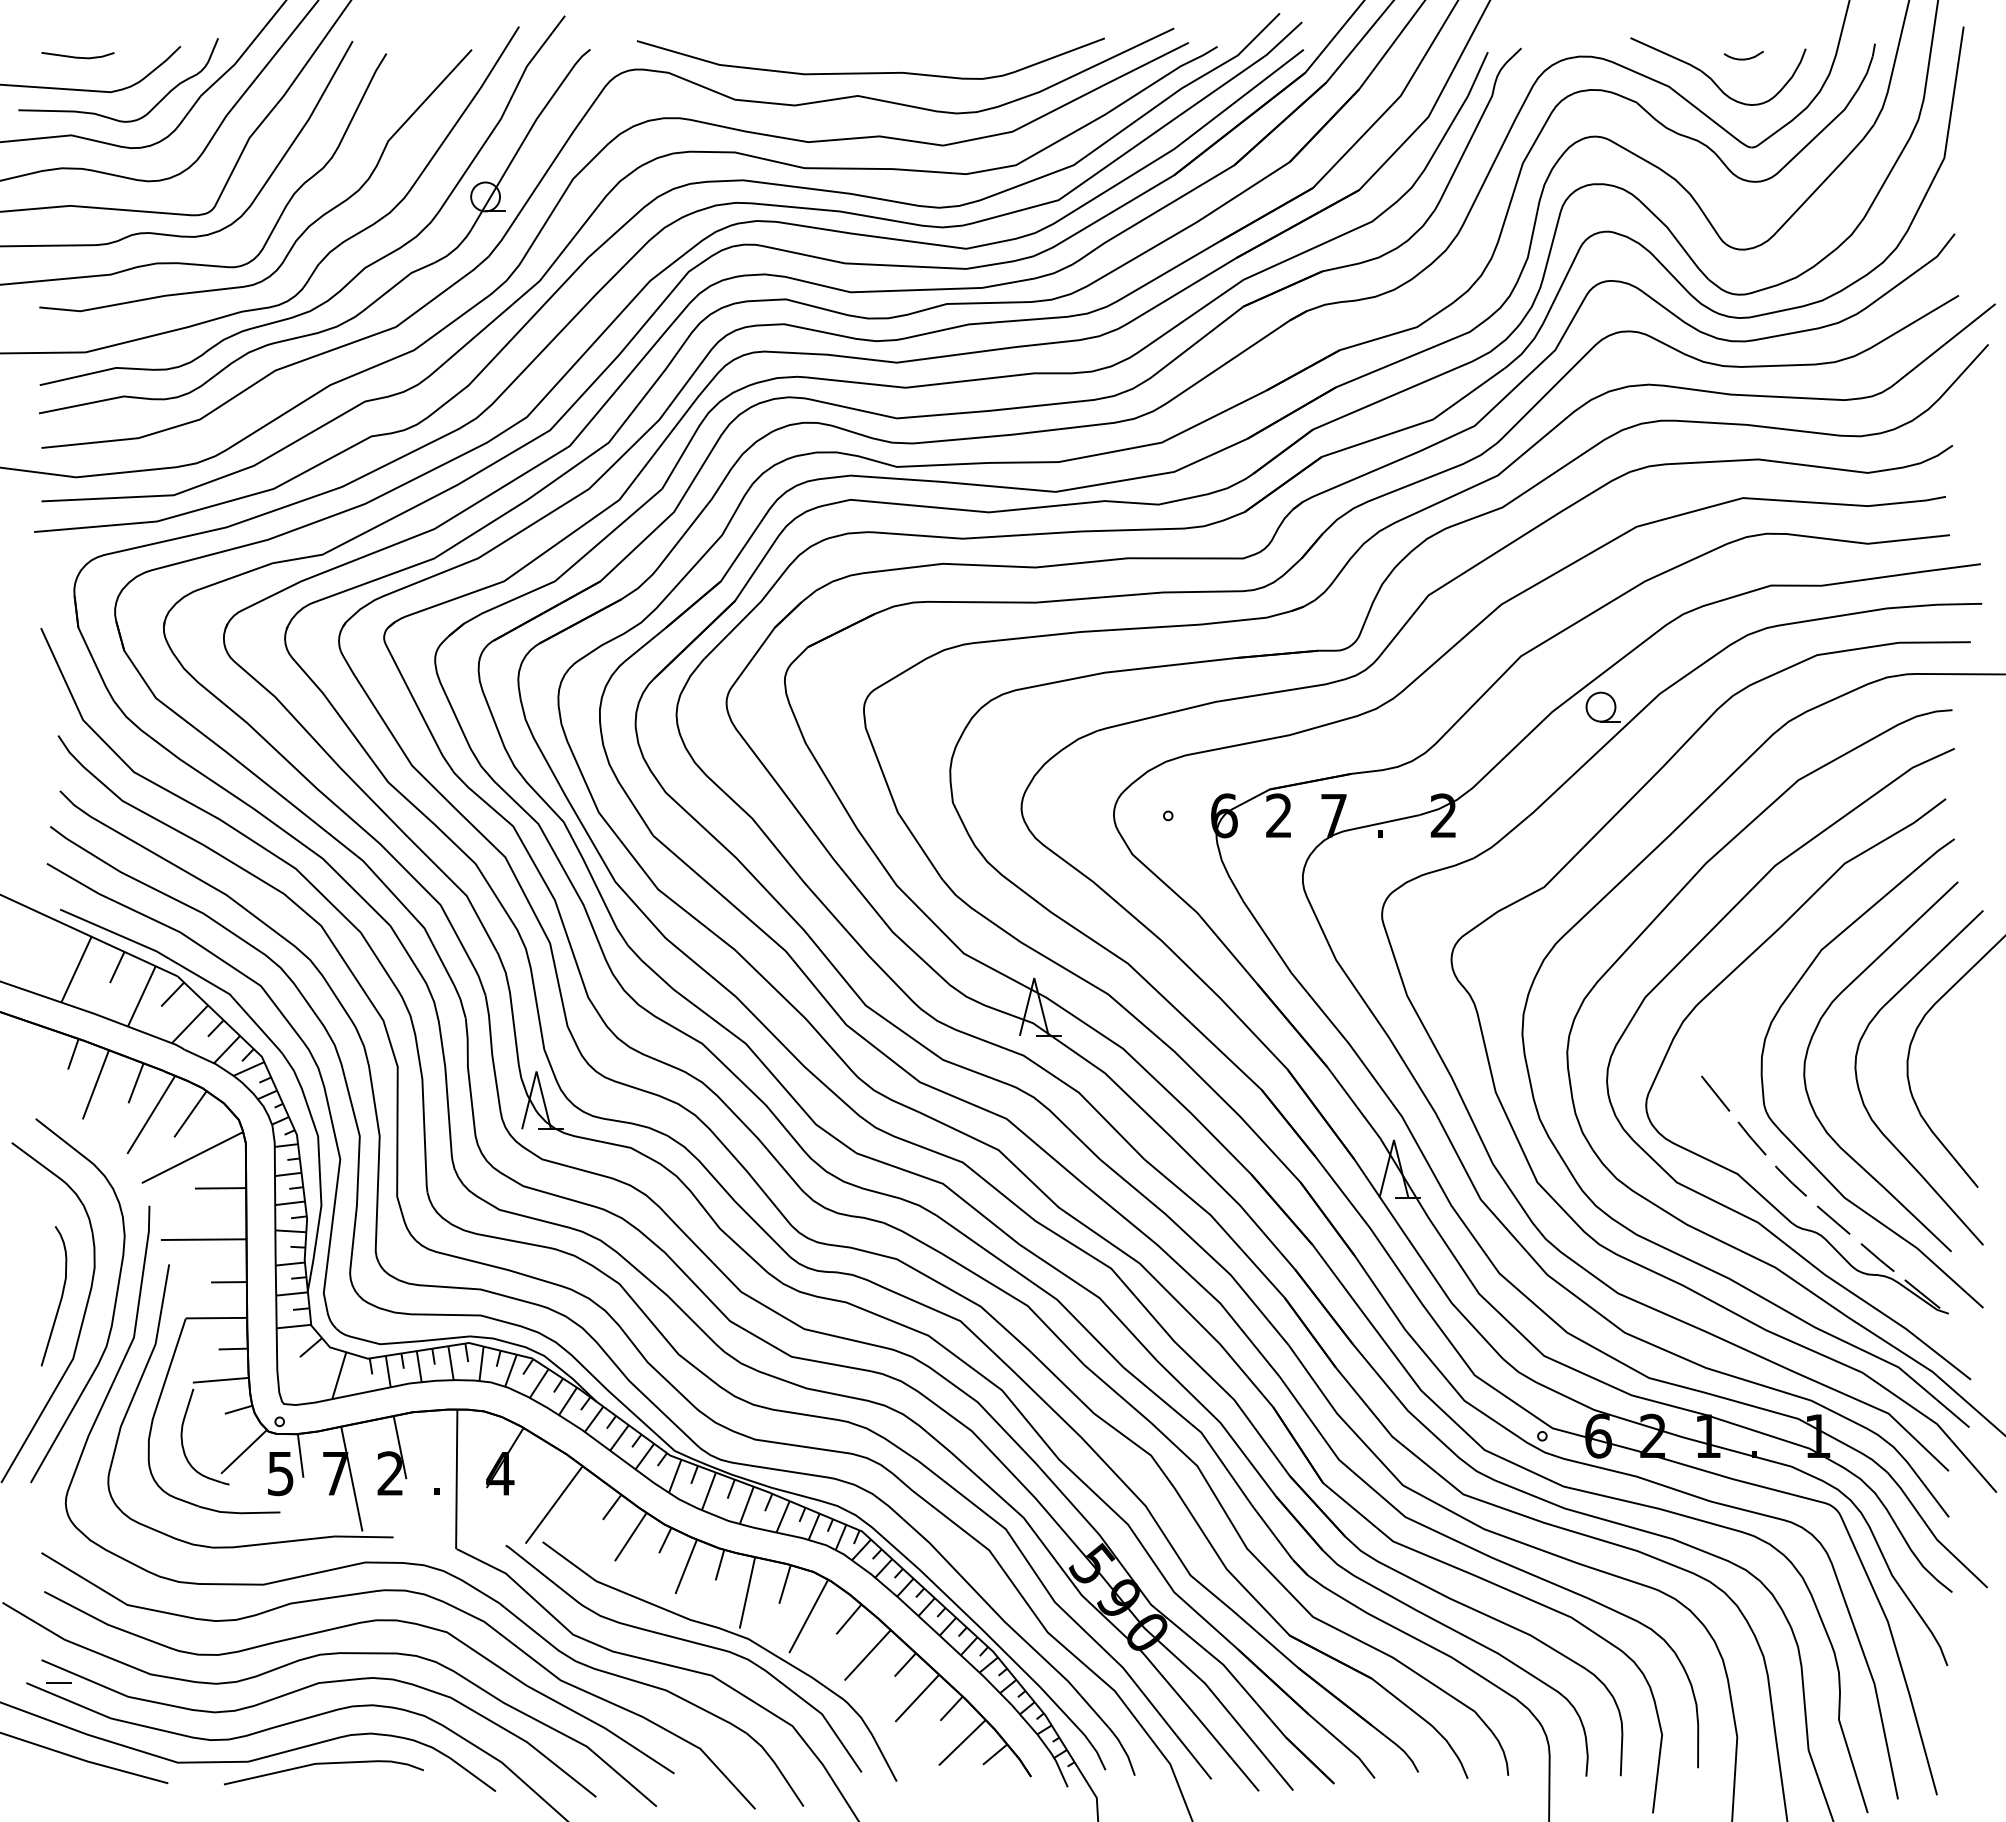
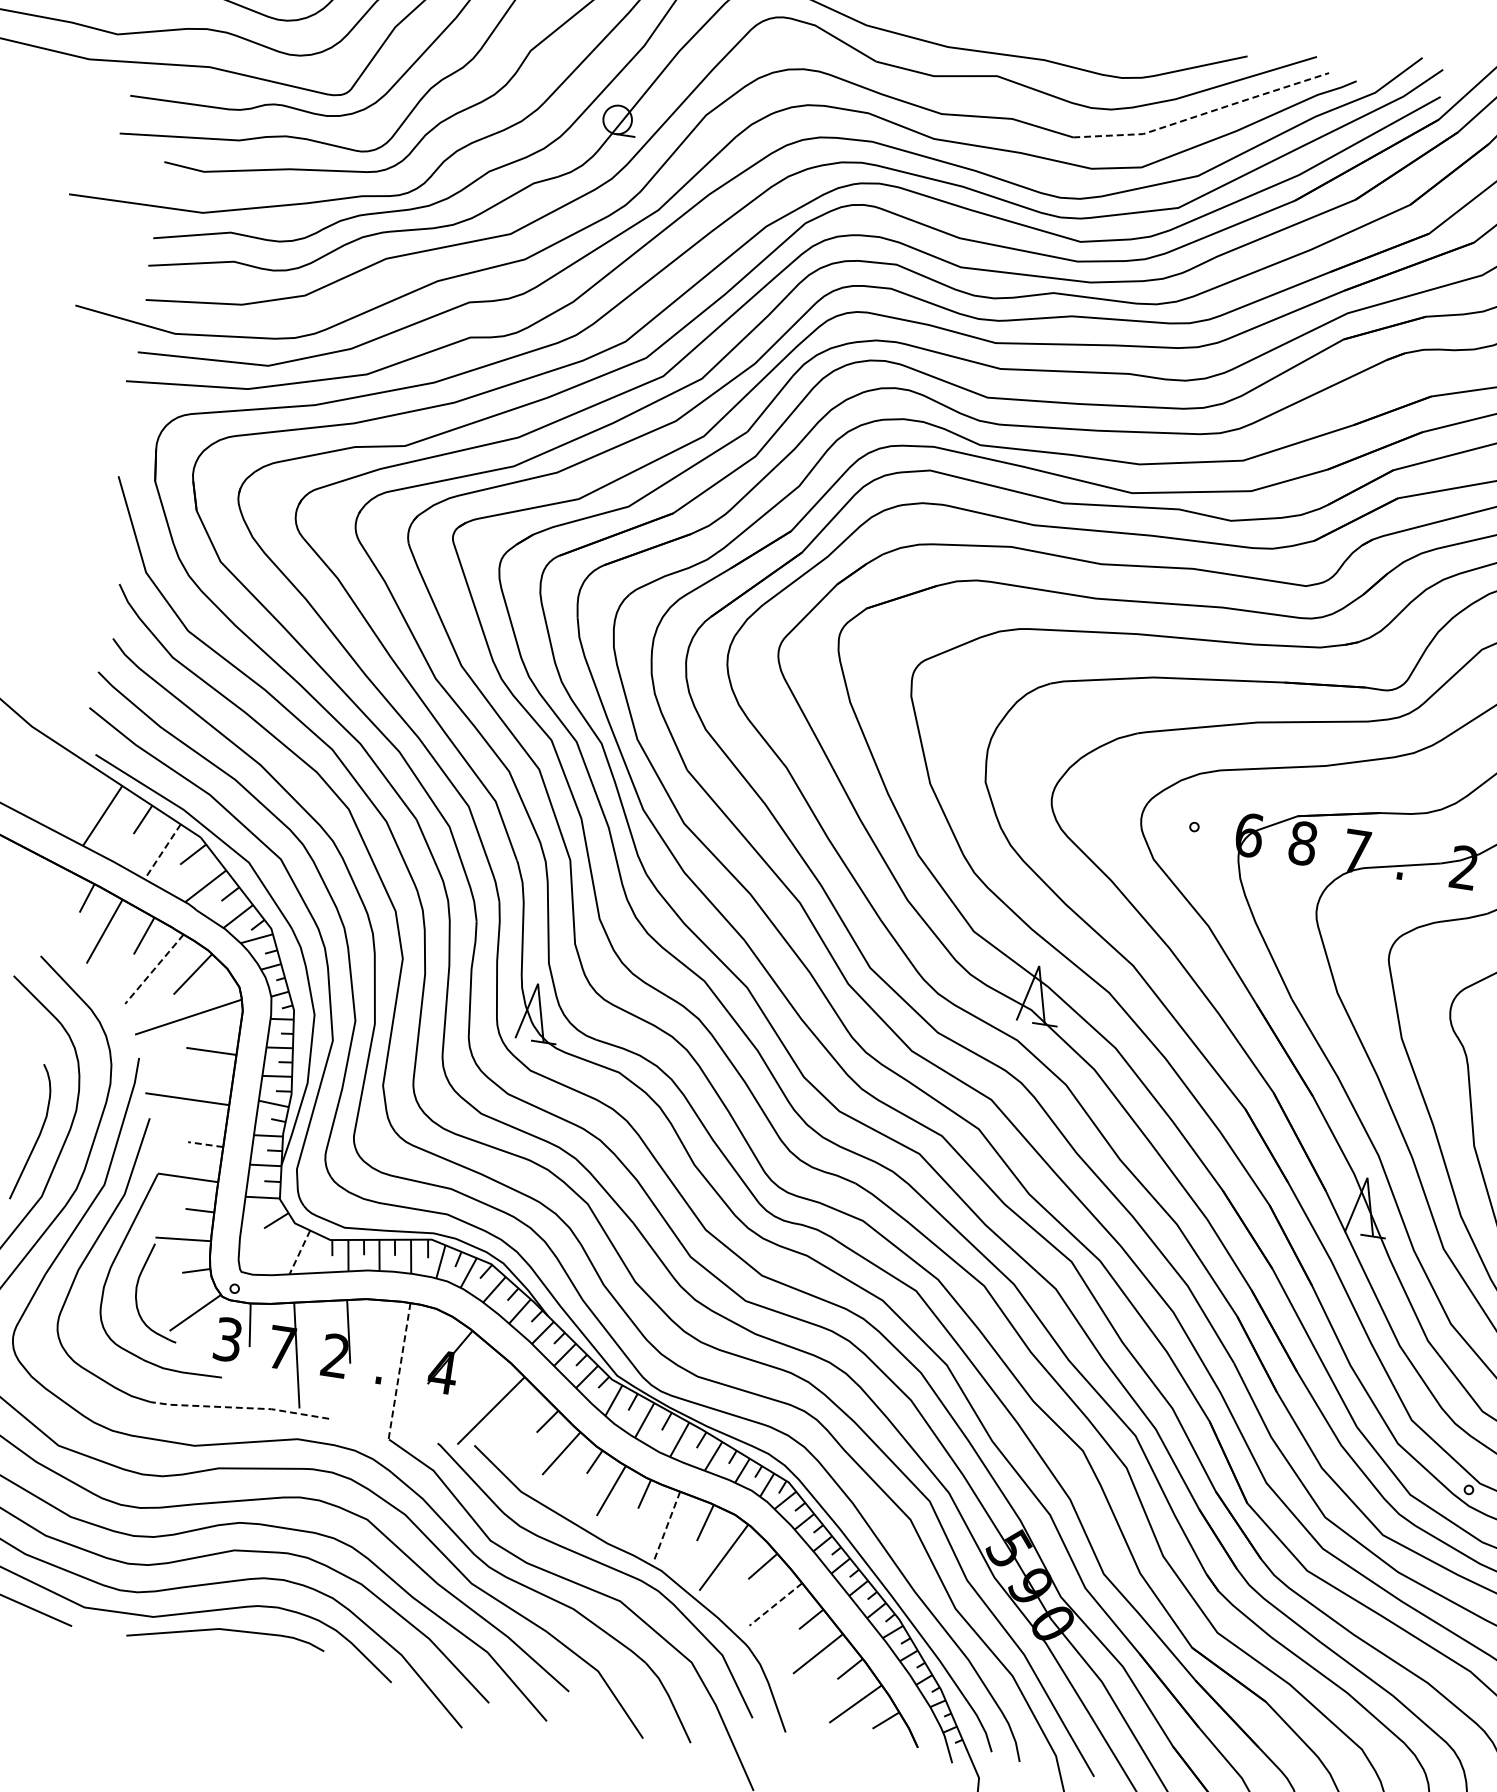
line: (1069, 102) -> (1203, 113), solid -> dashed
text: (1278, 815) -> (1302, 843), 2 -> 8
line: (141, 996) -> (162, 851), solid -> dashed
line: (151, 1114) -> (154, 968), solid -> dashed
line: (228, 1282) -> (205, 1144), solid -> dashed
line: (339, 1376) -> (299, 1253), solid -> dashed
text: (280, 1473) -> (227, 1339), 5 -> 3
line: (456, 1479) -> (399, 1371), solid -> dashed
line: (302, 1539) -> (239, 1407), solid -> dashed
line: (747, 1592) -> (667, 1525), solid -> dashed
line: (867, 1655) -> (775, 1604), solid -> dashed

